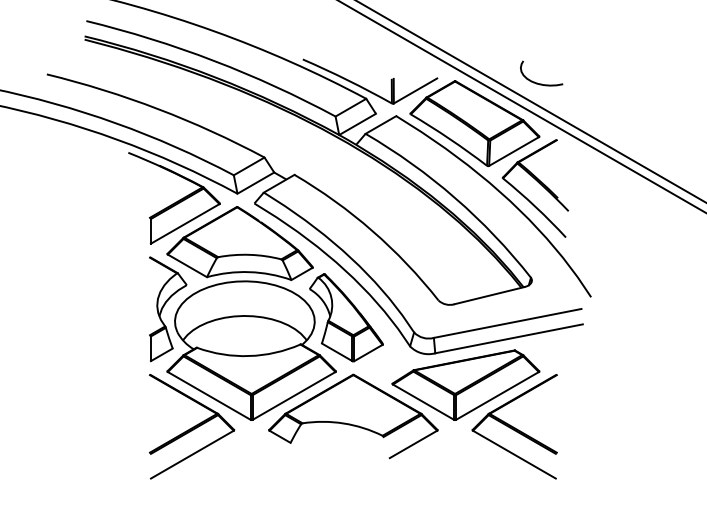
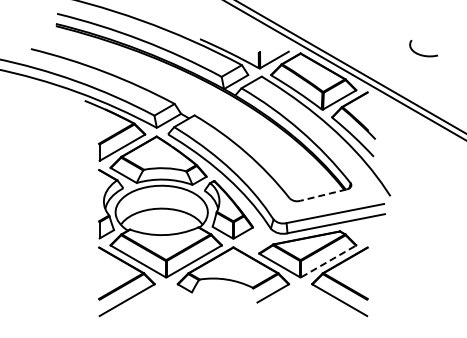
curve: (541, 82) -> (423, 54), moved
line: (489, 296) -> (323, 195), solid -> dashed
line: (497, 396) -> (328, 261), solid -> dashed

